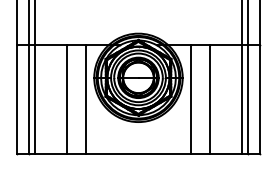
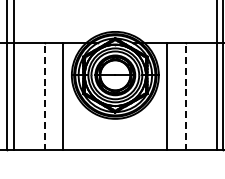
line: (66, 99) -> (44, 96), solid -> dashed
line: (210, 99) -> (186, 96), solid -> dashed

